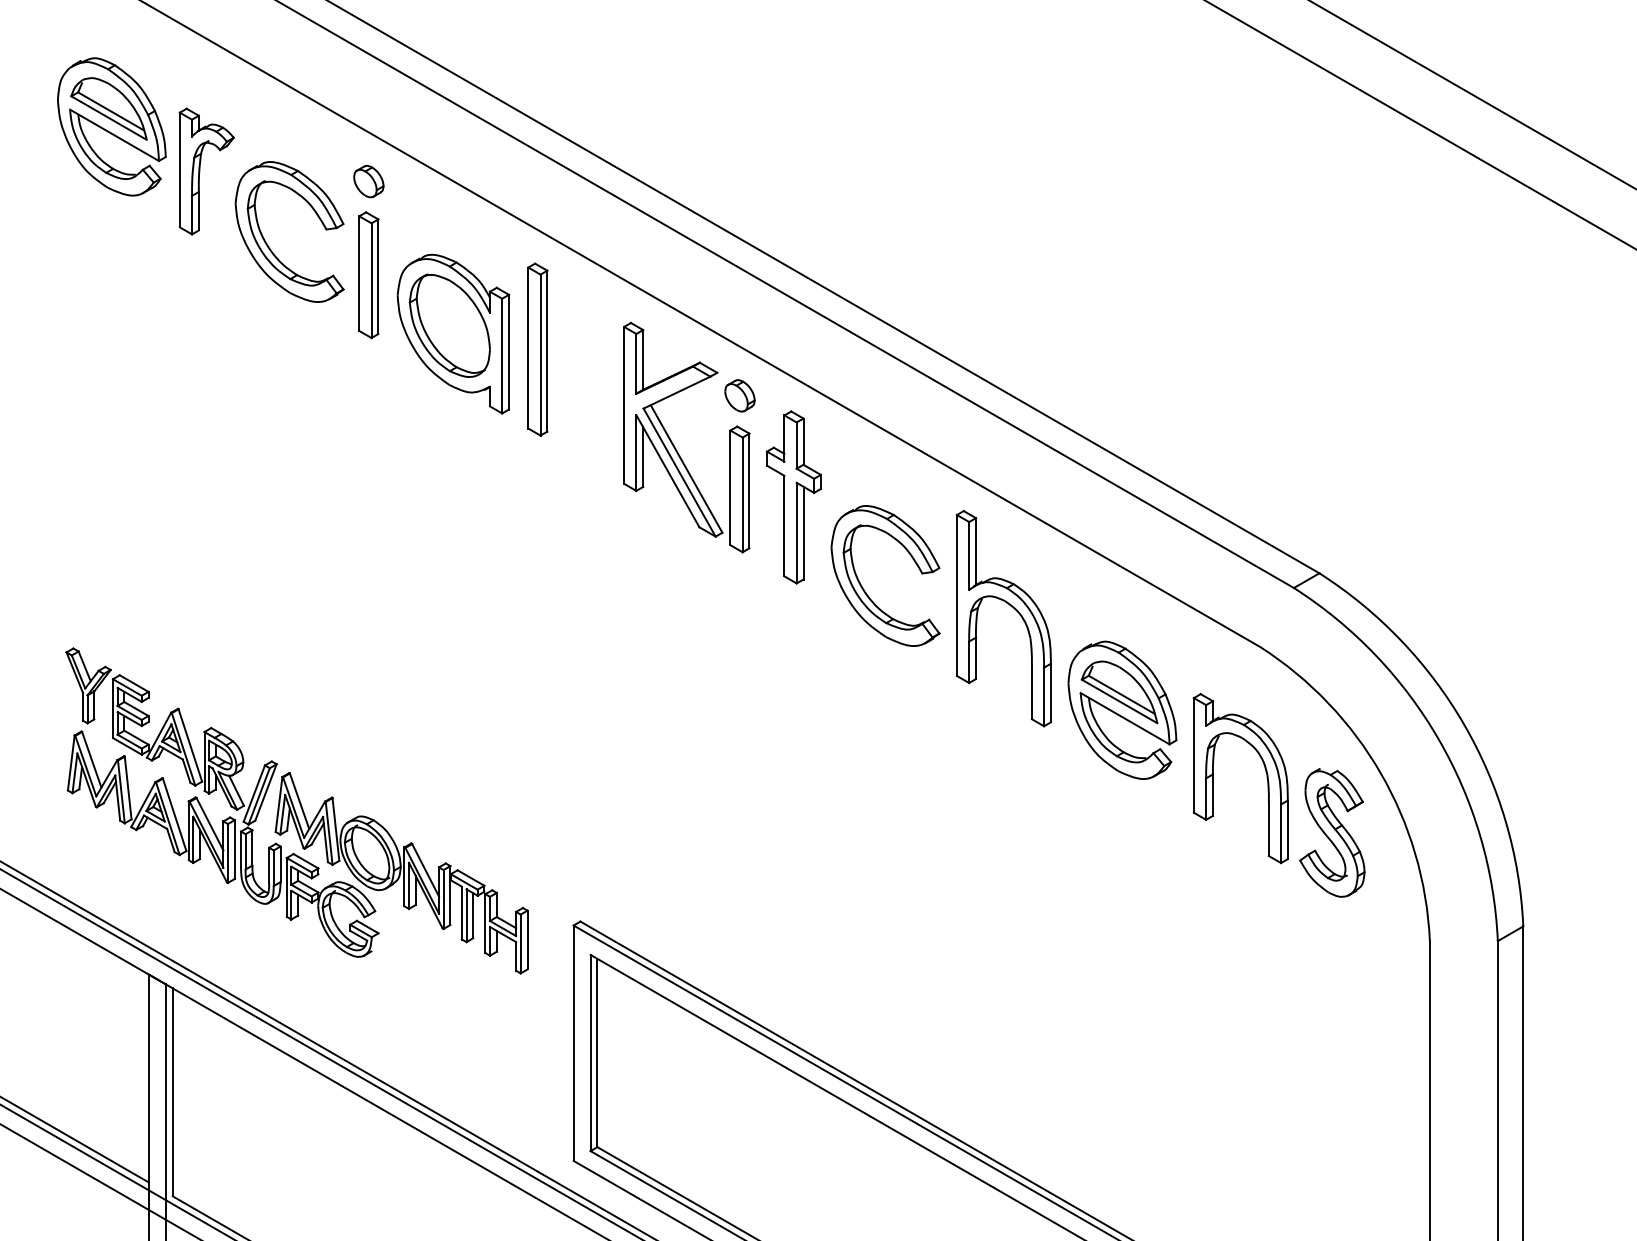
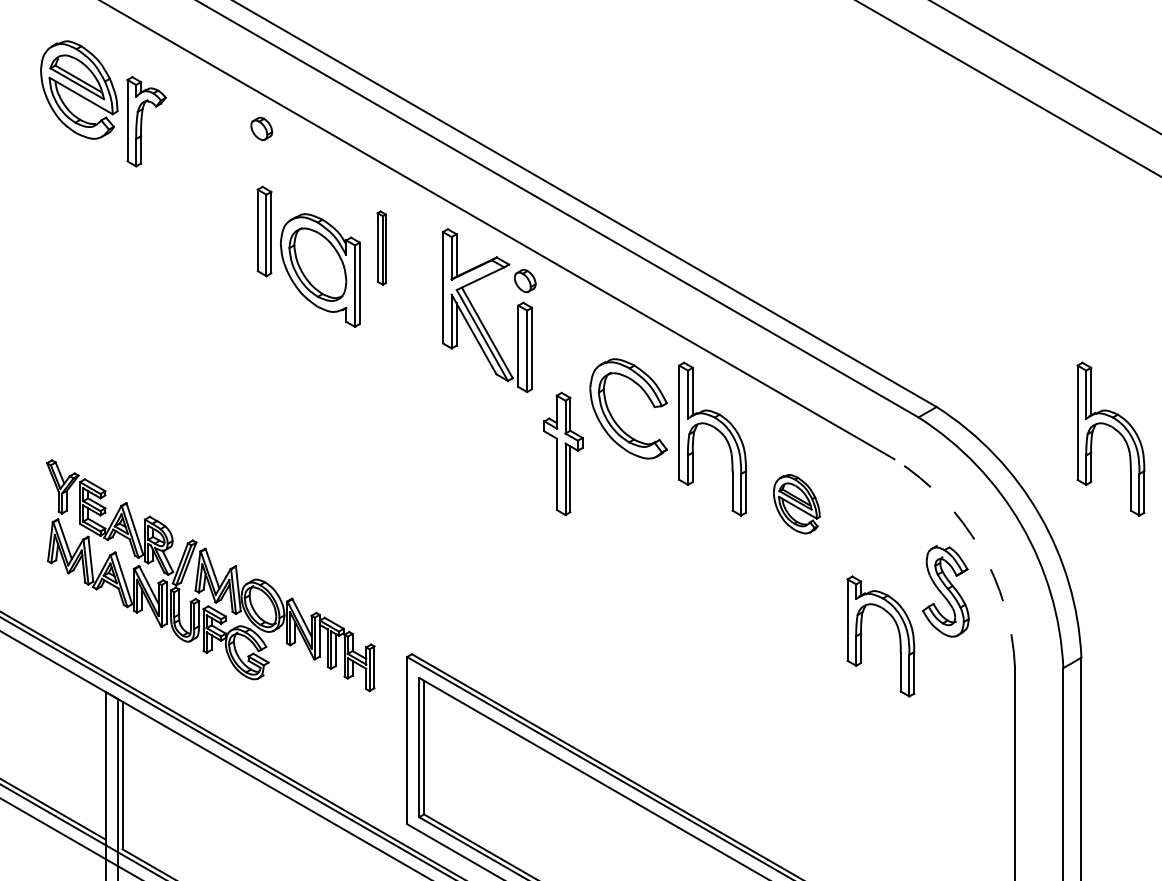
part: (269, 246) -> (191, 174), removed
part: (368, 275) -> (264, 231), moved
part: (453, 333) -> (320, 270), moved
part: (537, 349) -> (381, 248), size x0.6
part: (793, 497) -> (563, 453), moved
part: (1572, 607) -> (1116, 431), added
part: (1122, 709) -> (796, 503), size x0.6
part: (1265, 772) -> (898, 632), moved
arc: (1380, 773) -> (980, 549), solid -> dashed

